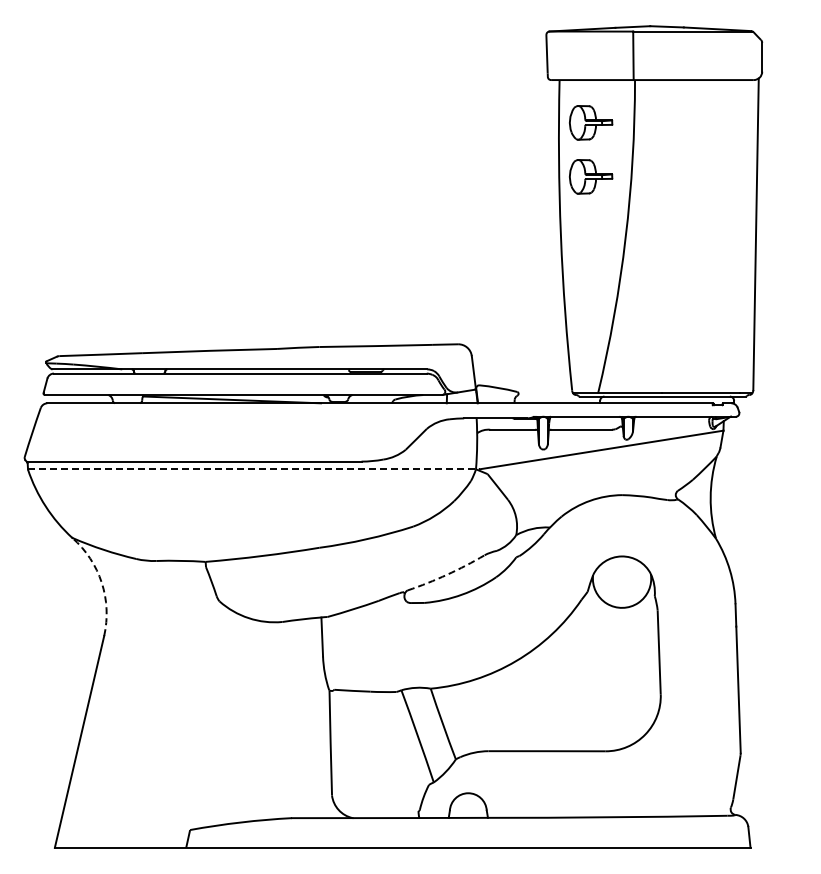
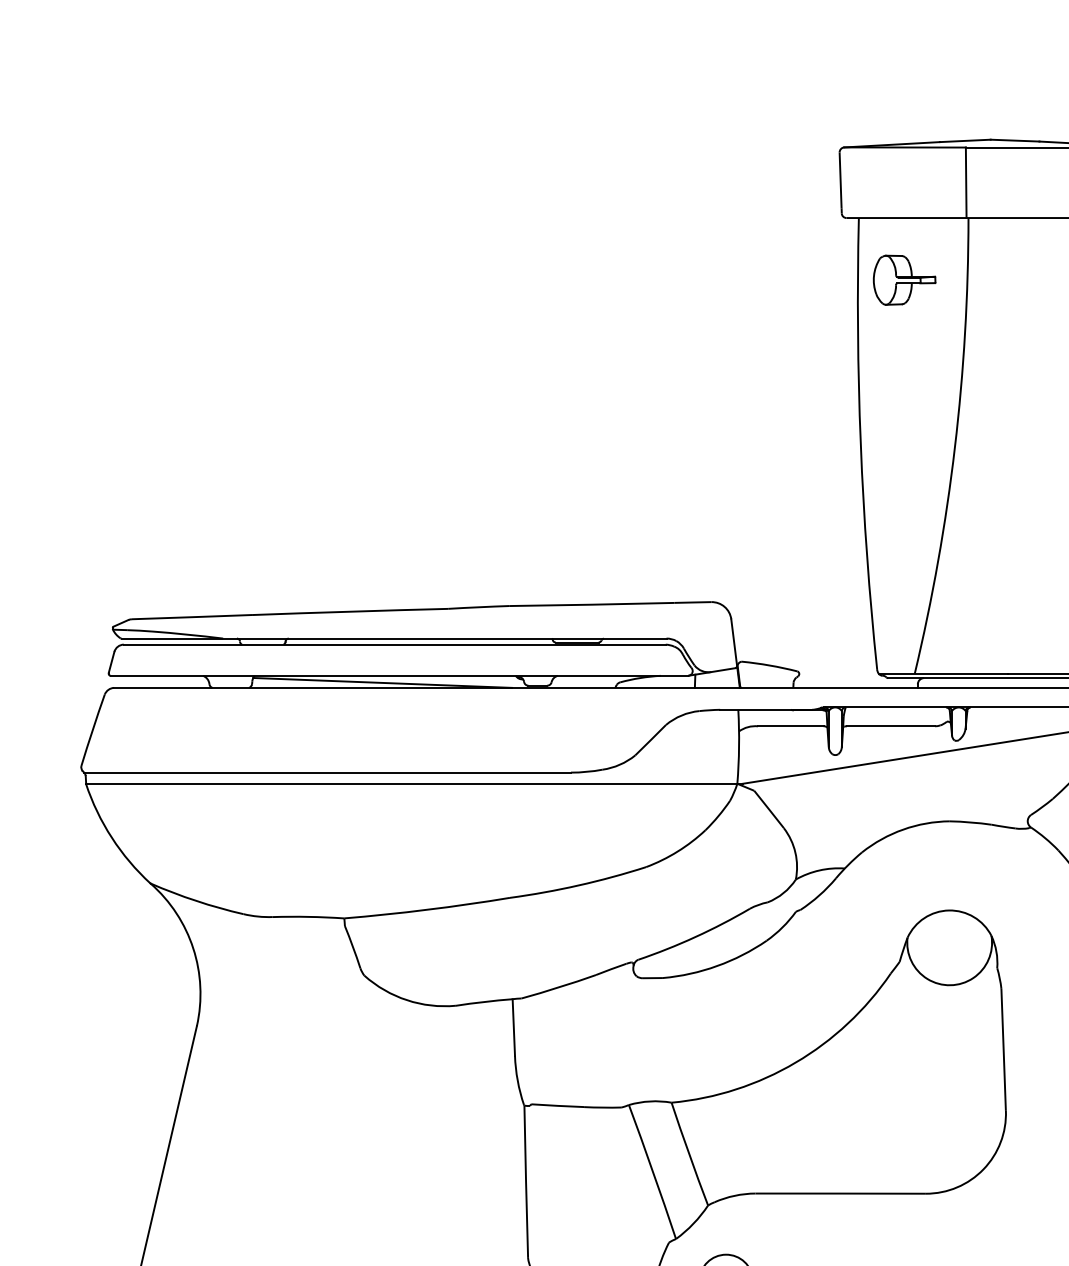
part: (591, 176) -> (905, 358), removed
line: (253, 469) -> (413, 784), dashed -> solid
arc: (447, 574) -> (695, 936), dashed -> solid
arc: (101, 582) -> (192, 948), dashed -> solid

